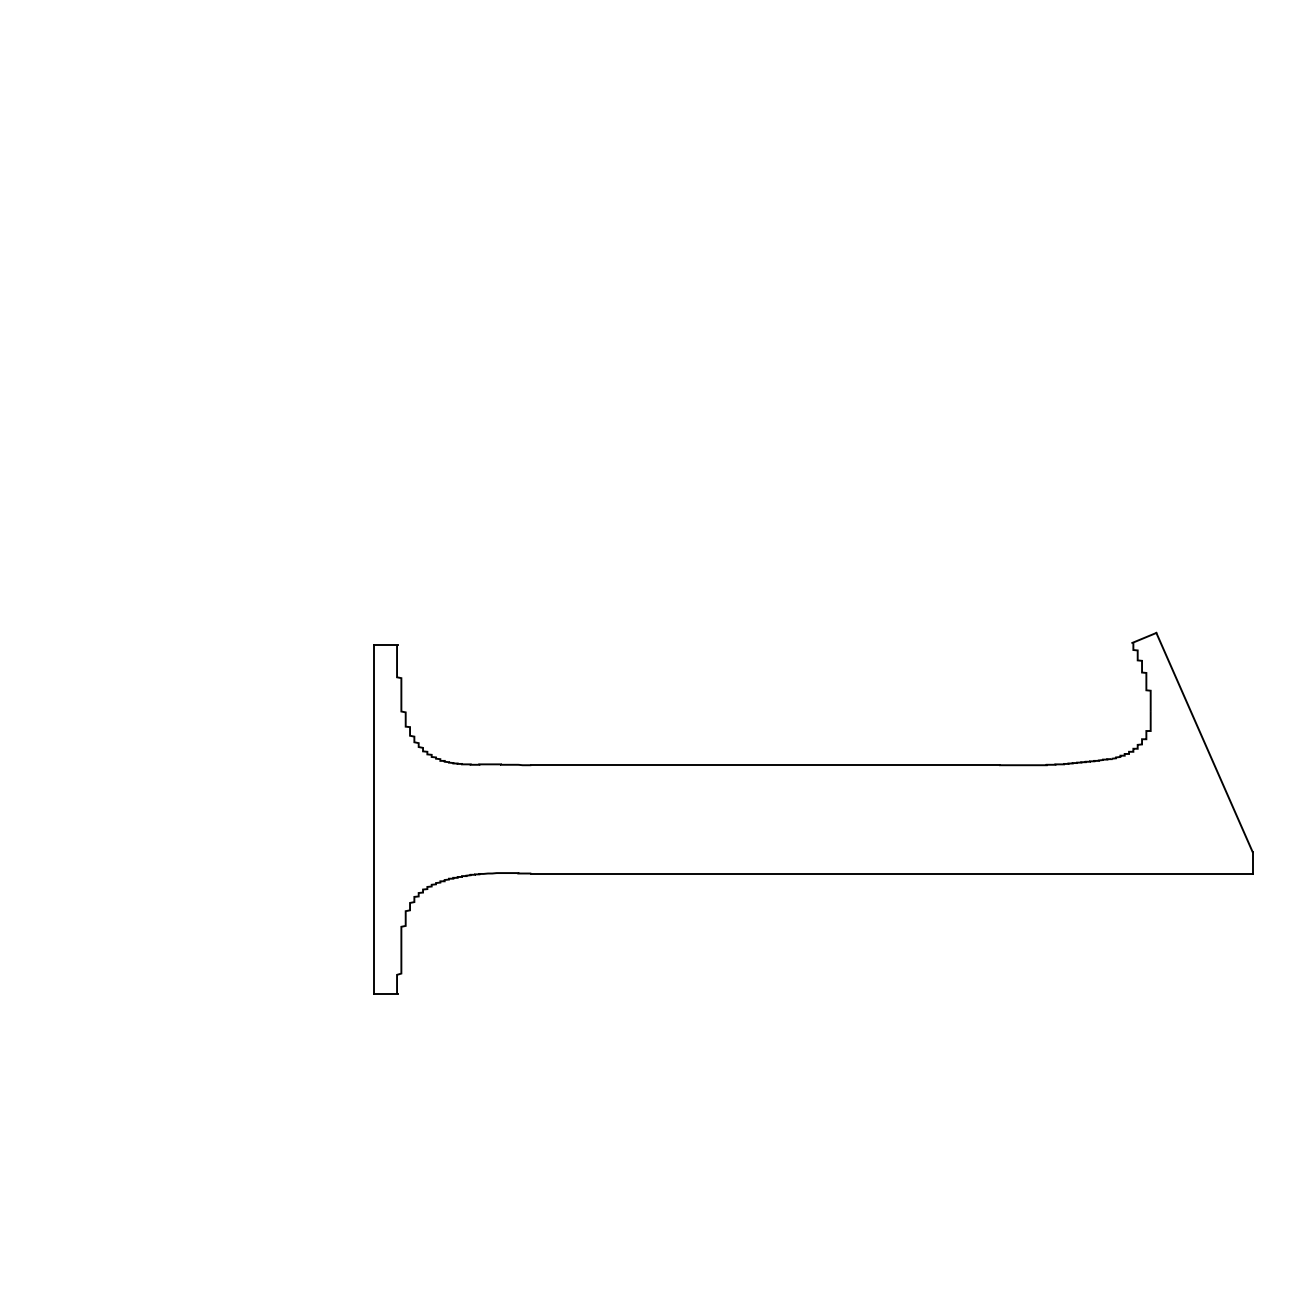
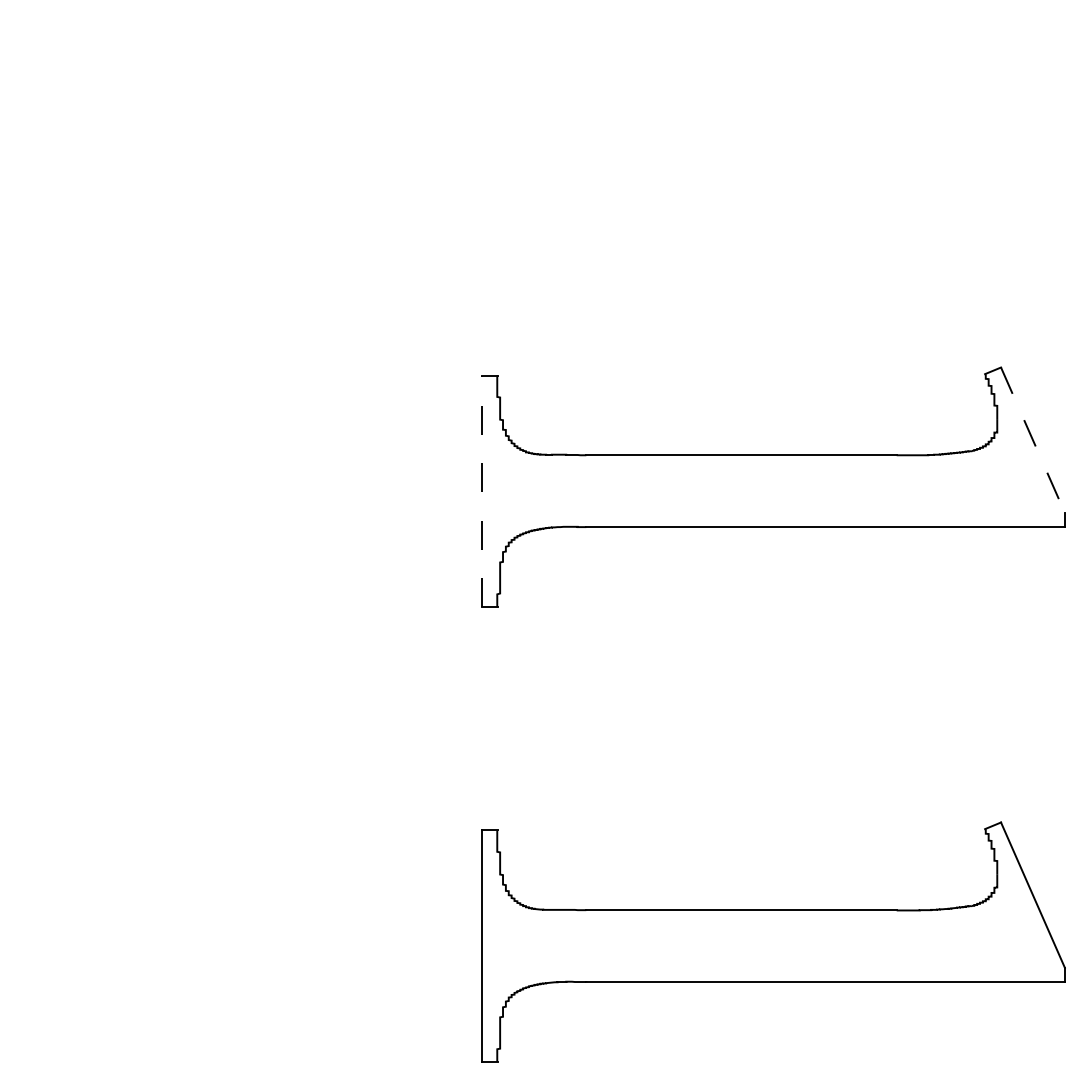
line: (1205, 742) -> (1033, 440), solid -> dashed
line: (374, 819) -> (482, 491), solid -> dashed

